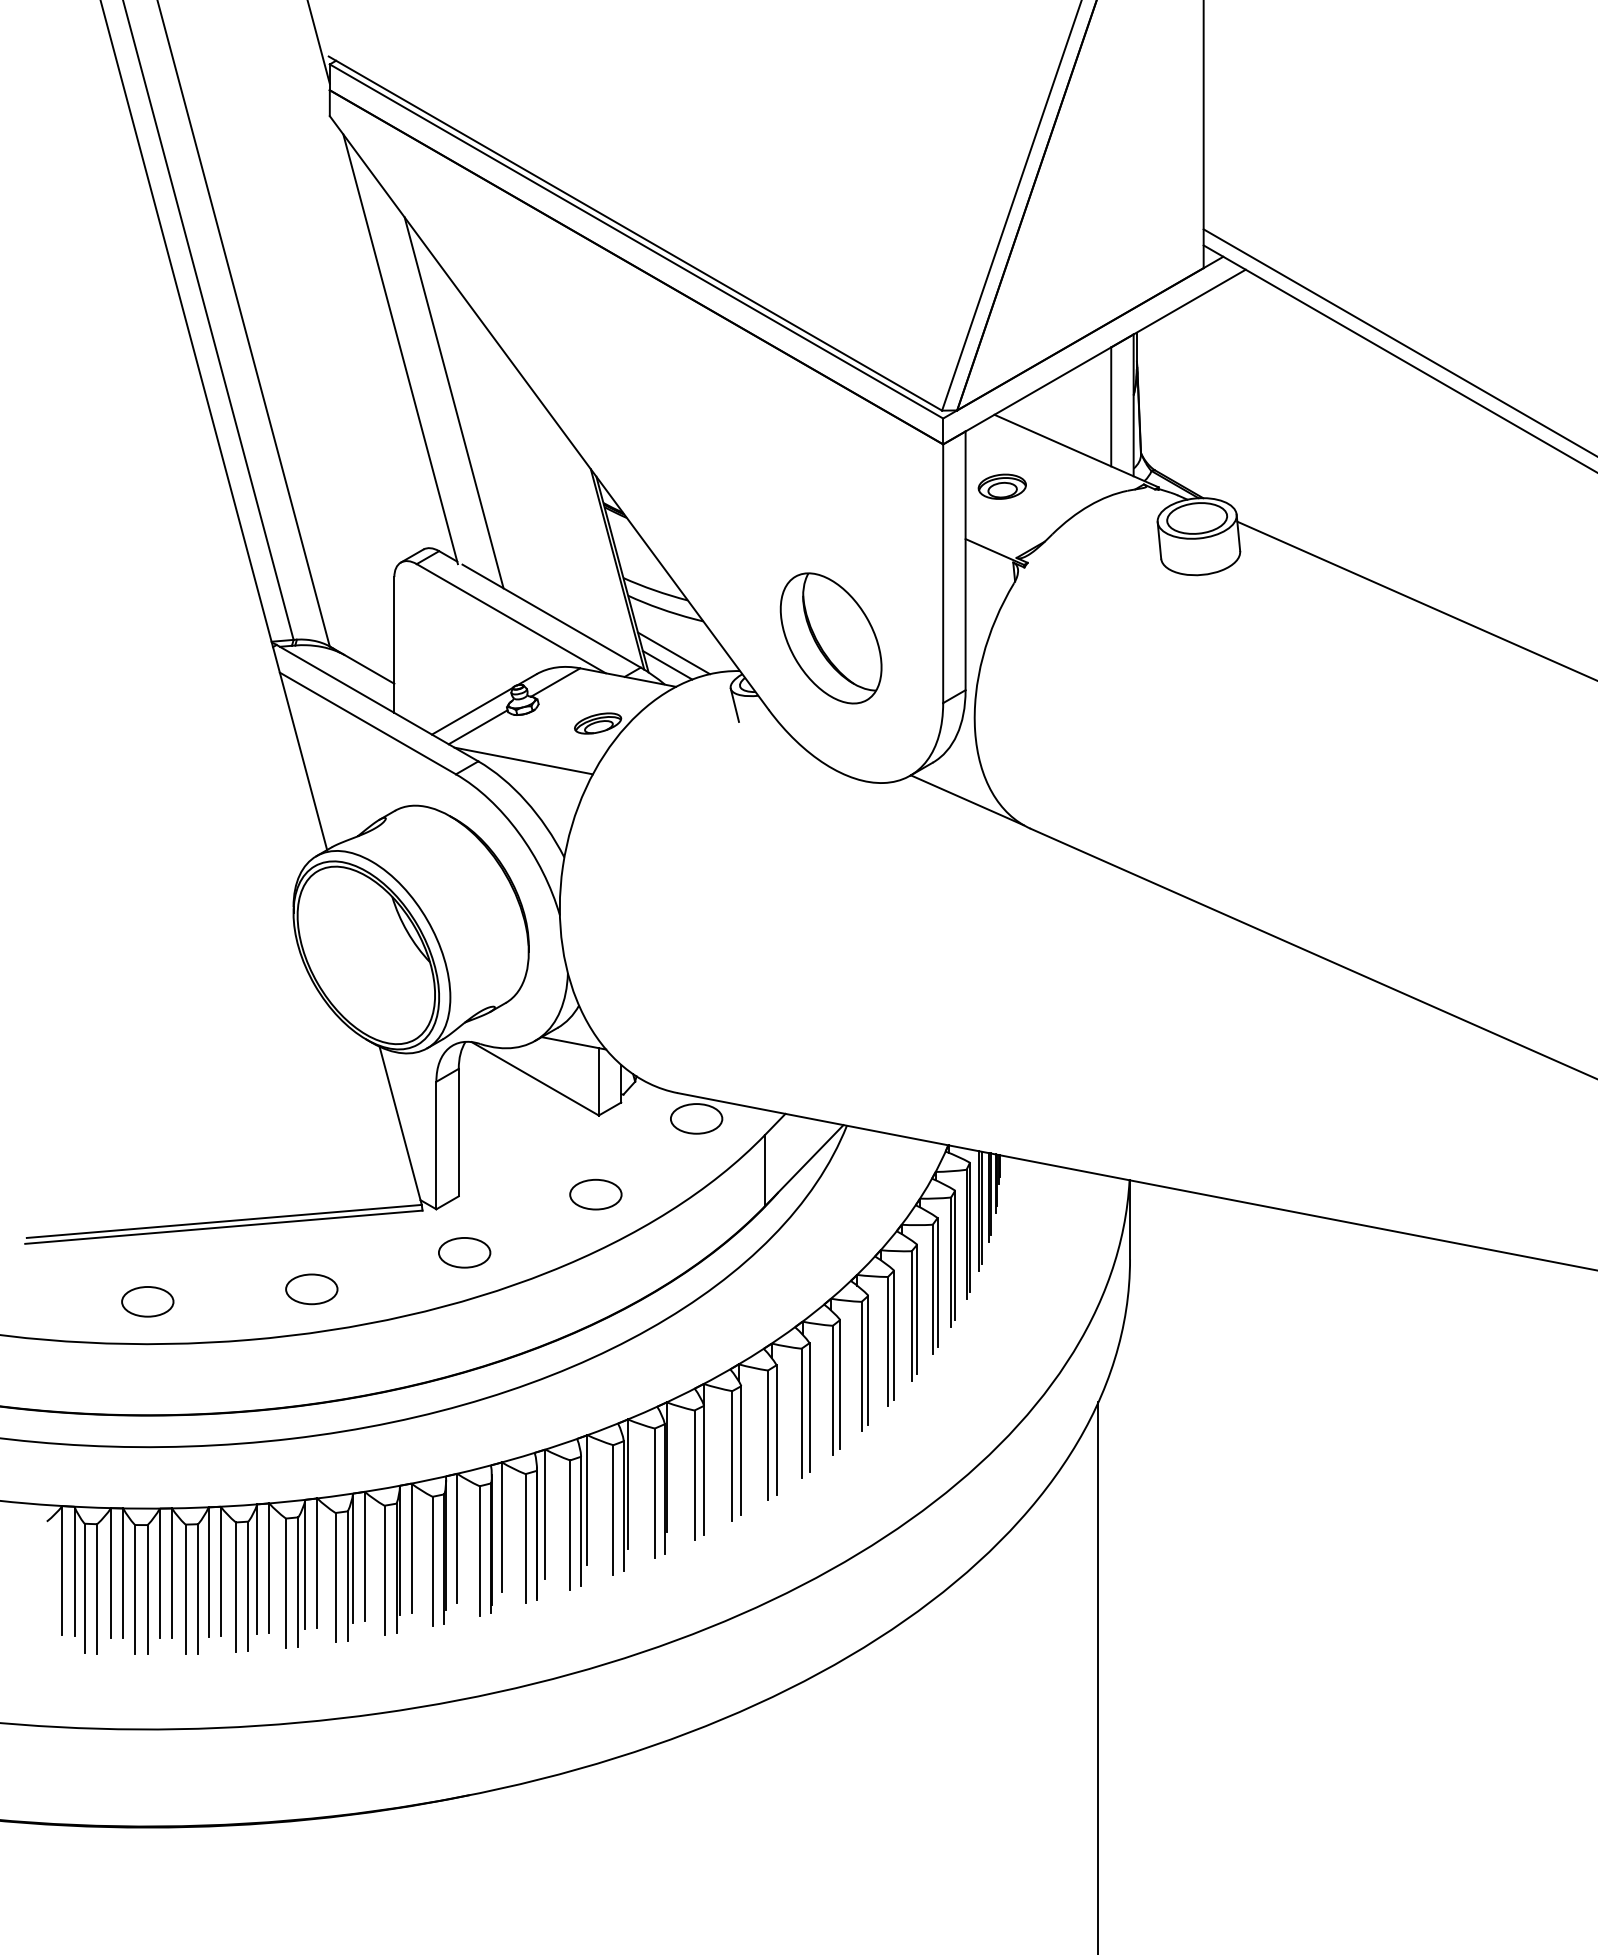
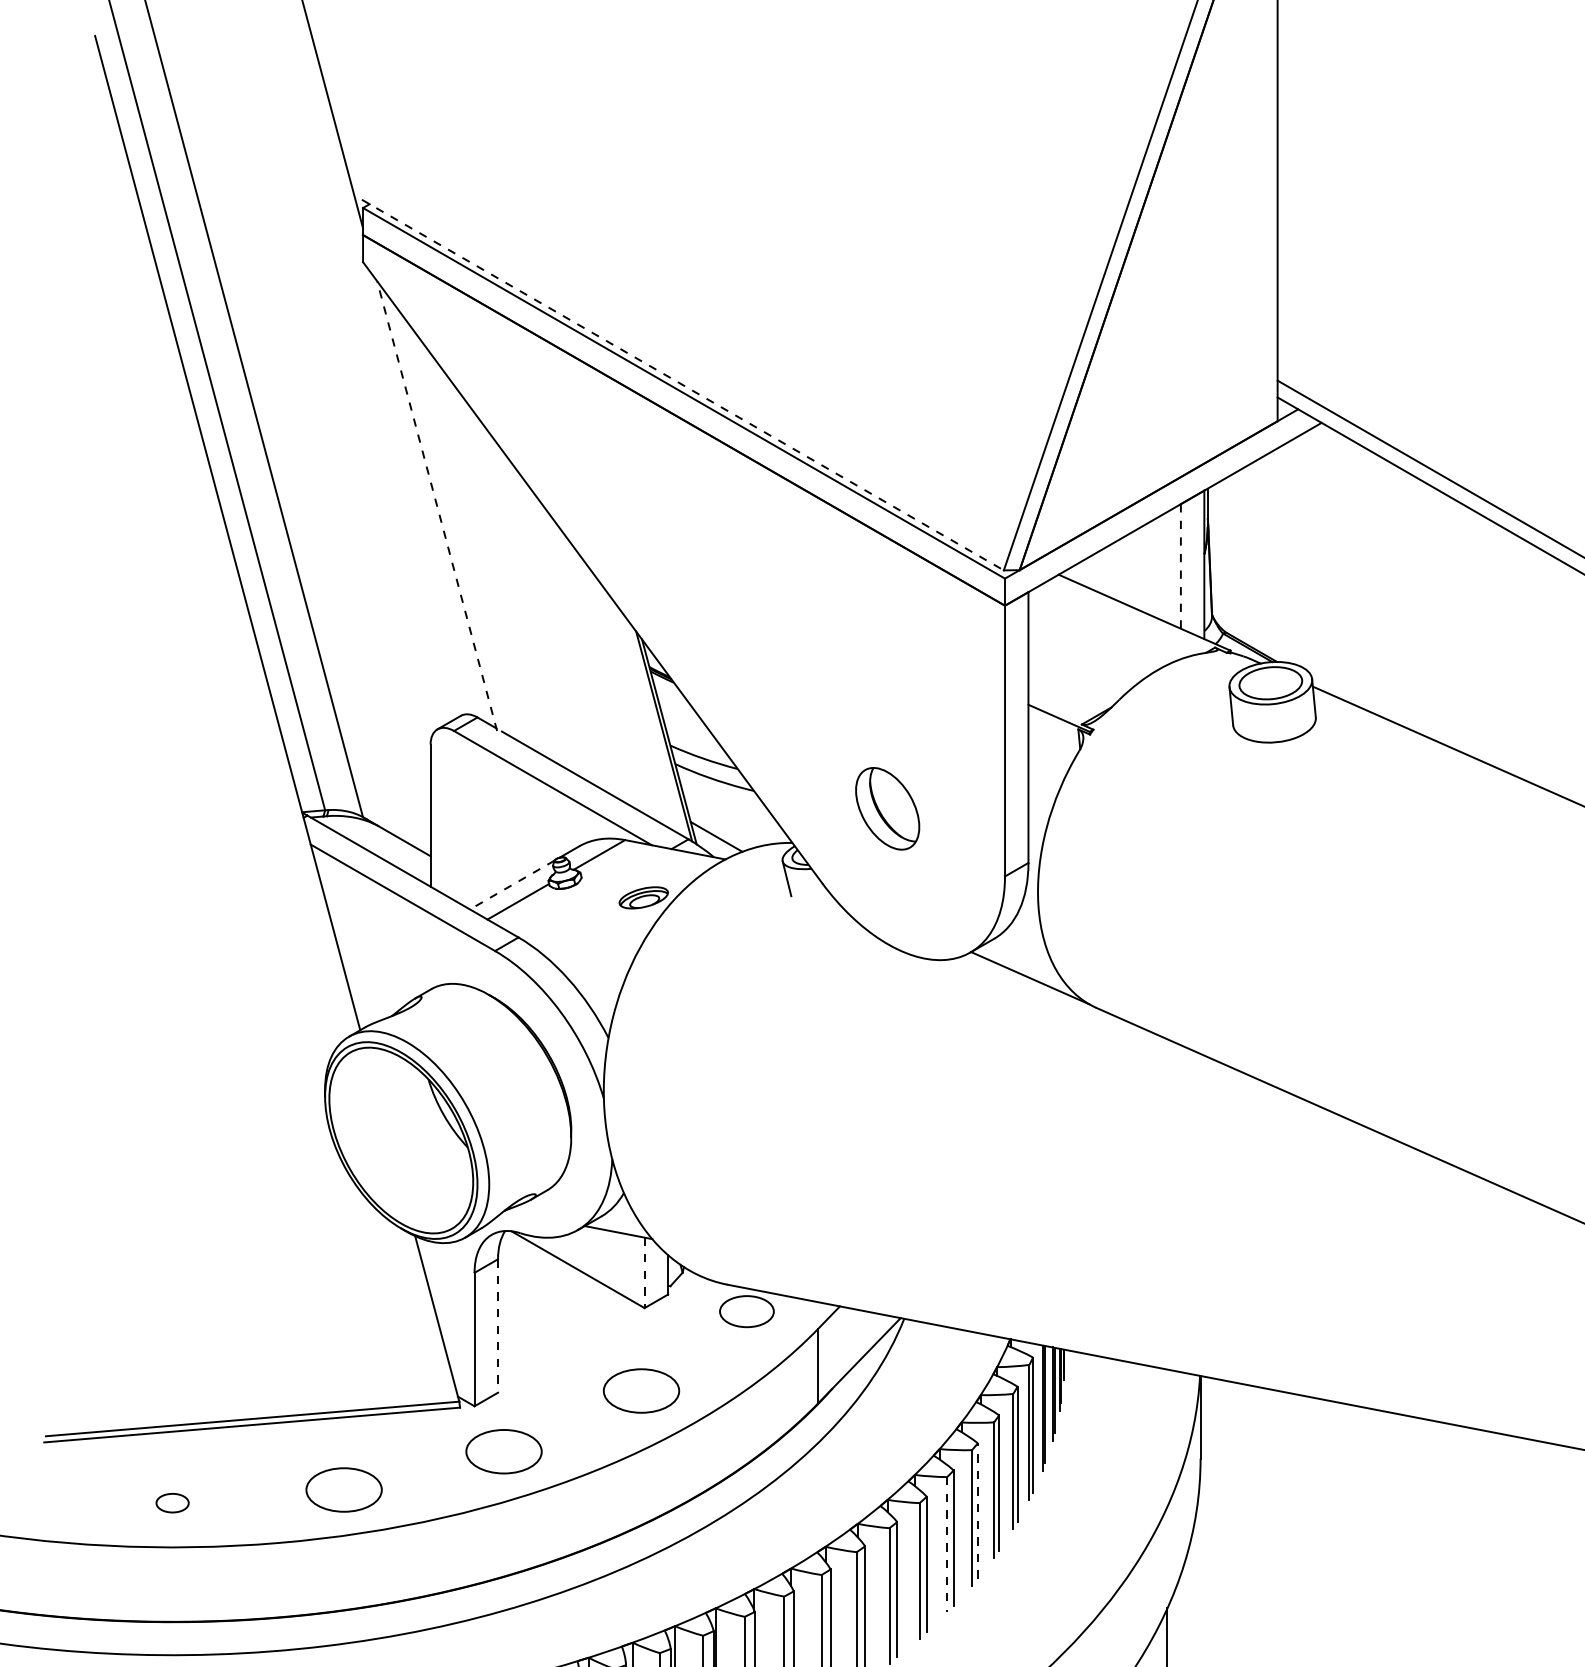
line: (635, 233) -> (682, 384), solid -> dashed
line: (400, 348) -> (437, 505), solid -> dashed
line: (453, 402) -> (492, 561), removed
line: (1111, 406) -> (1181, 566), solid -> dashed
part: (1001, 486) -> (1066, 649), removed
part: (830, 638) -> (887, 808), size x0.6
line: (673, 653) -> (722, 824), removed
line: (472, 711) -> (512, 885), solid -> dashed
line: (523, 760) -> (565, 936), removed
line: (598, 1081) -> (644, 1272), solid -> dashed
line: (458, 1132) -> (497, 1325), solid -> dashed
part: (595, 1194) -> (641, 1390), size x1.4
part: (464, 1252) -> (504, 1451), size x1.4
part: (311, 1289) -> (343, 1490), size x1.4
part: (147, 1301) -> (172, 1502), size x0.6
line: (917, 1309) -> (978, 1511), solid -> dashed
line: (887, 1341) -> (946, 1544), solid -> dashed

